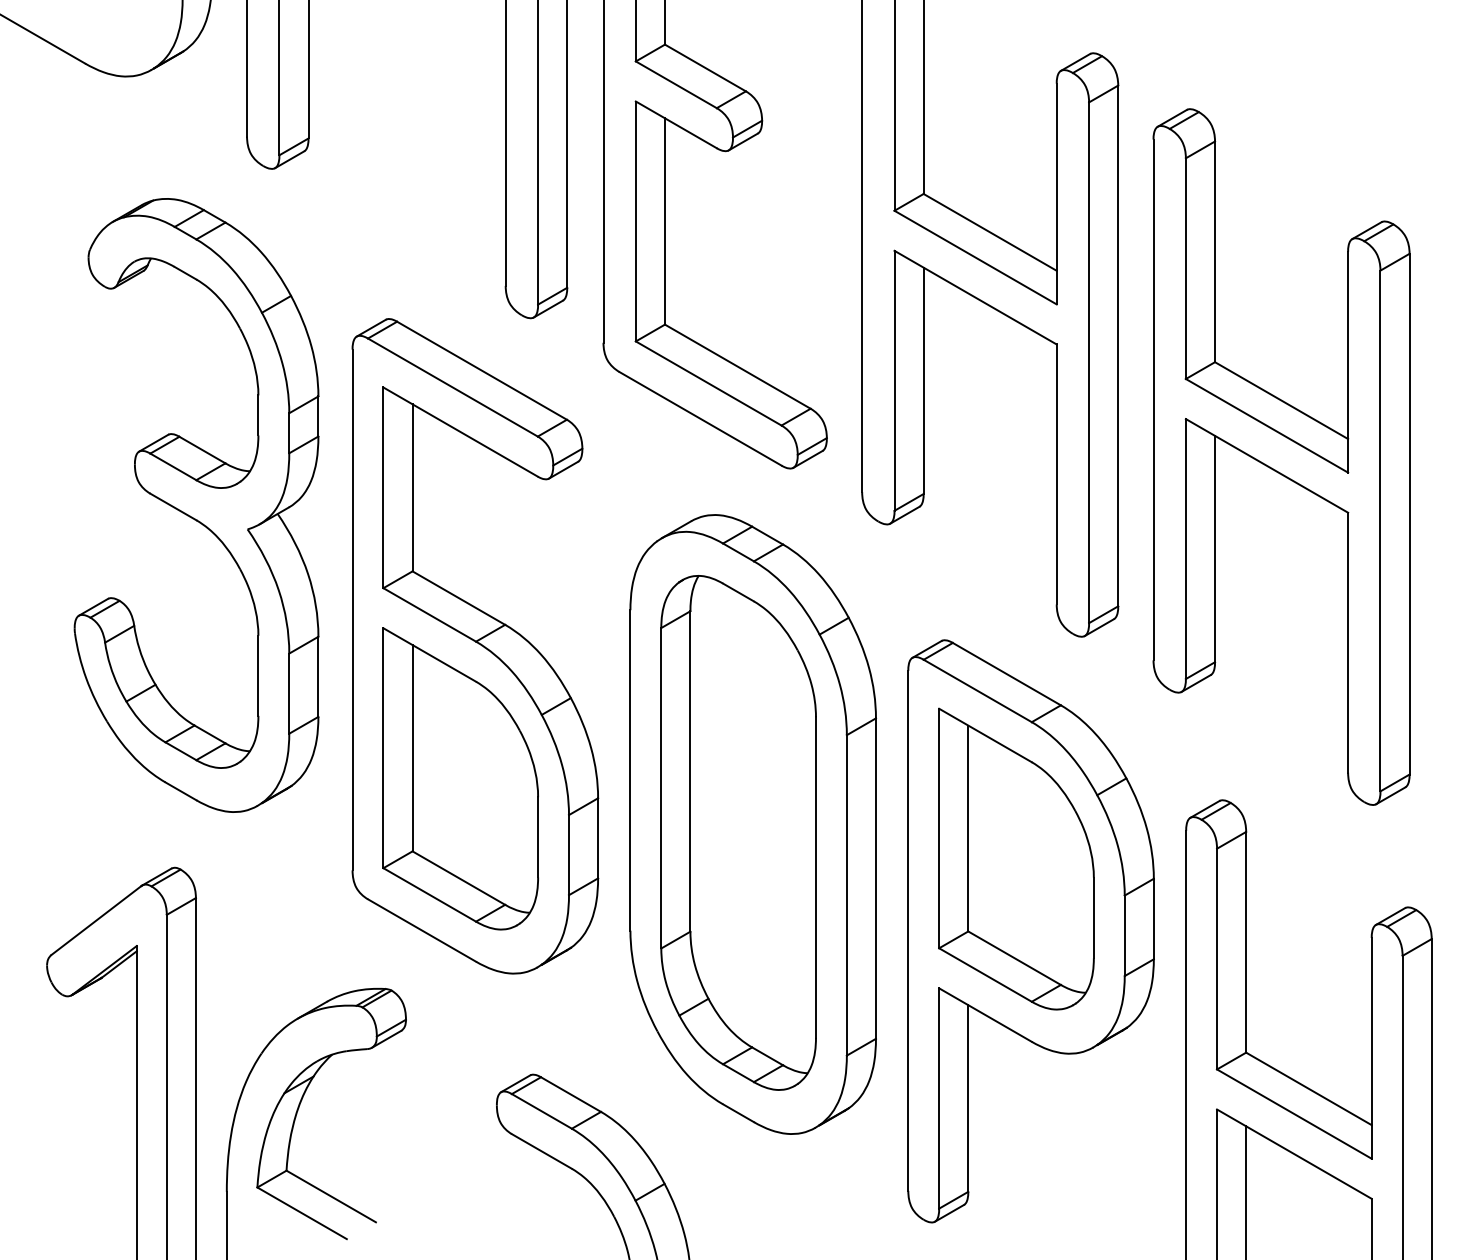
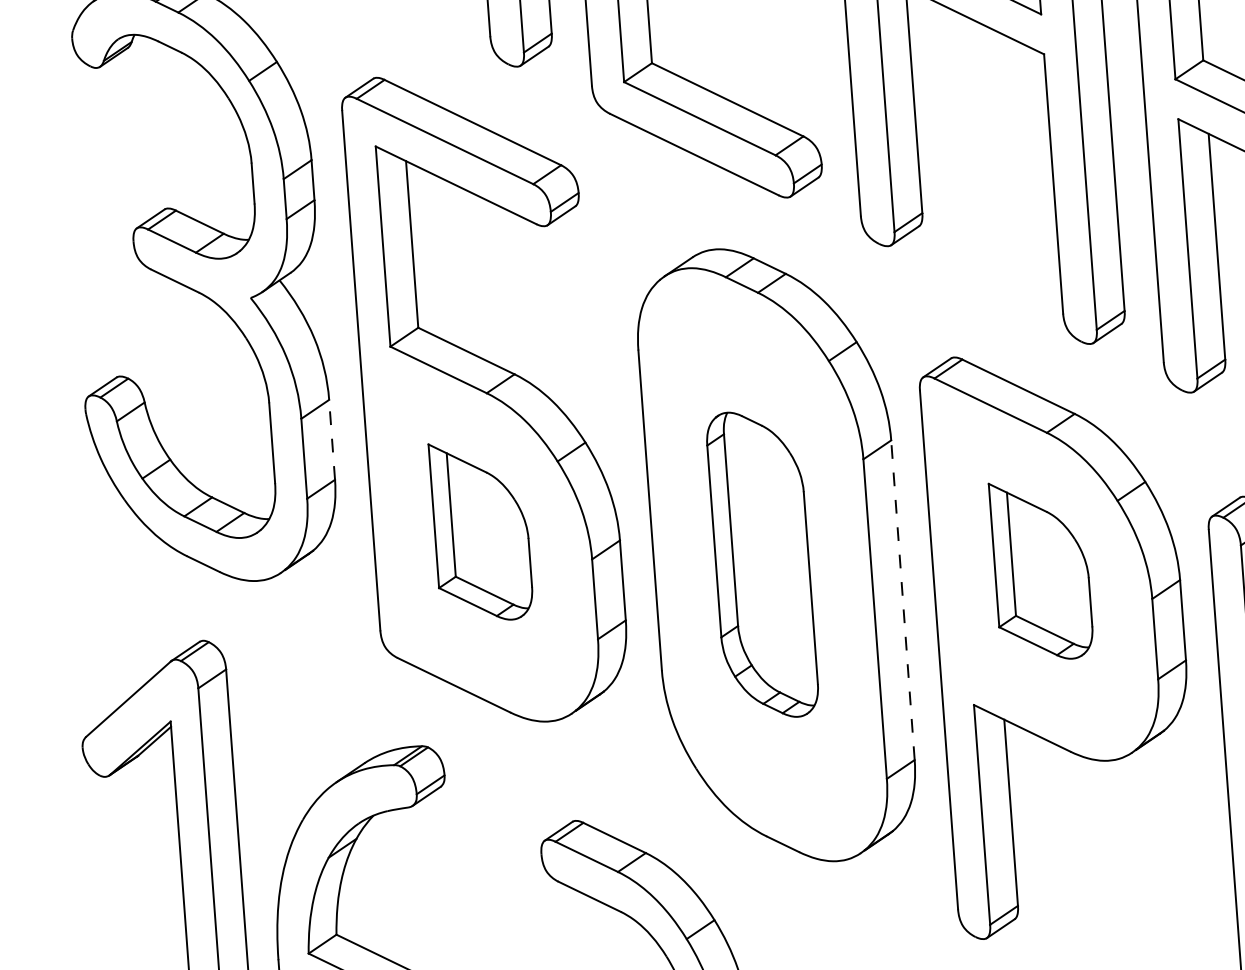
line: (318, 676) -> (332, 439), solid -> dashed
part: (460, 778) -> (481, 530), size x0.6
part: (738, 832) -> (762, 564), size x0.6
part: (1016, 858) -> (1041, 569), size x0.6
line: (875, 878) -> (902, 600), solid -> dashed

